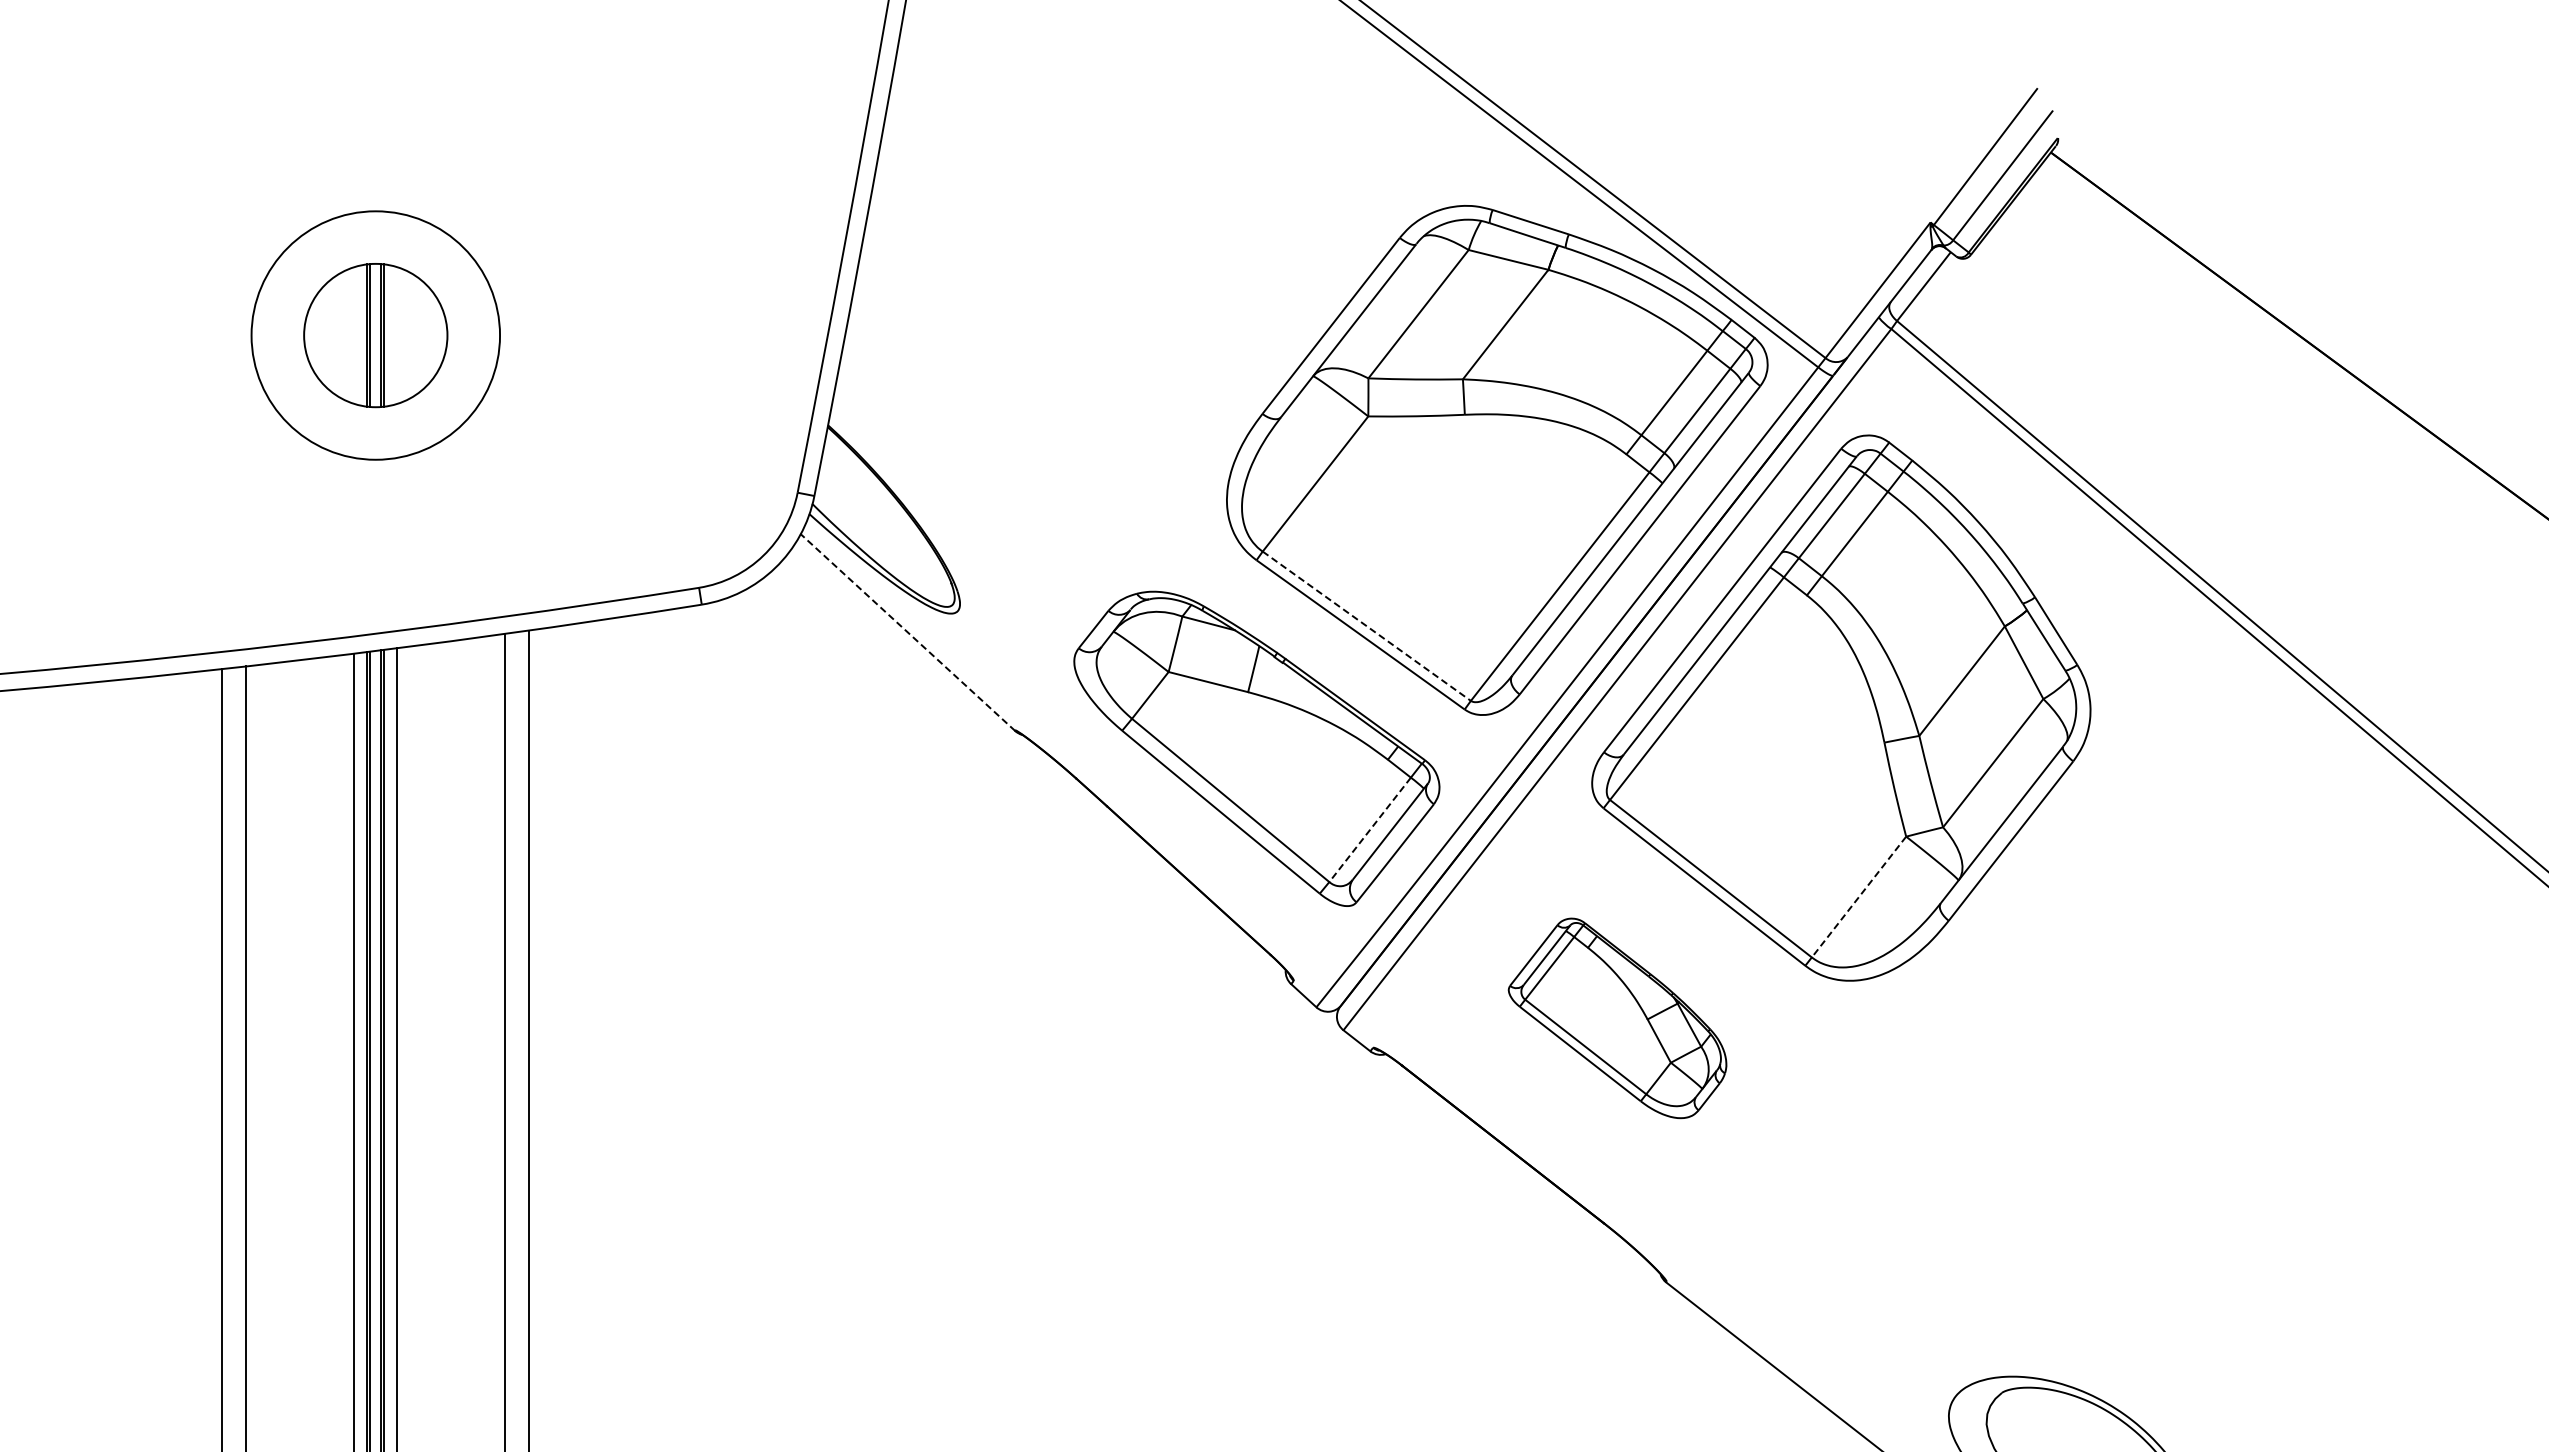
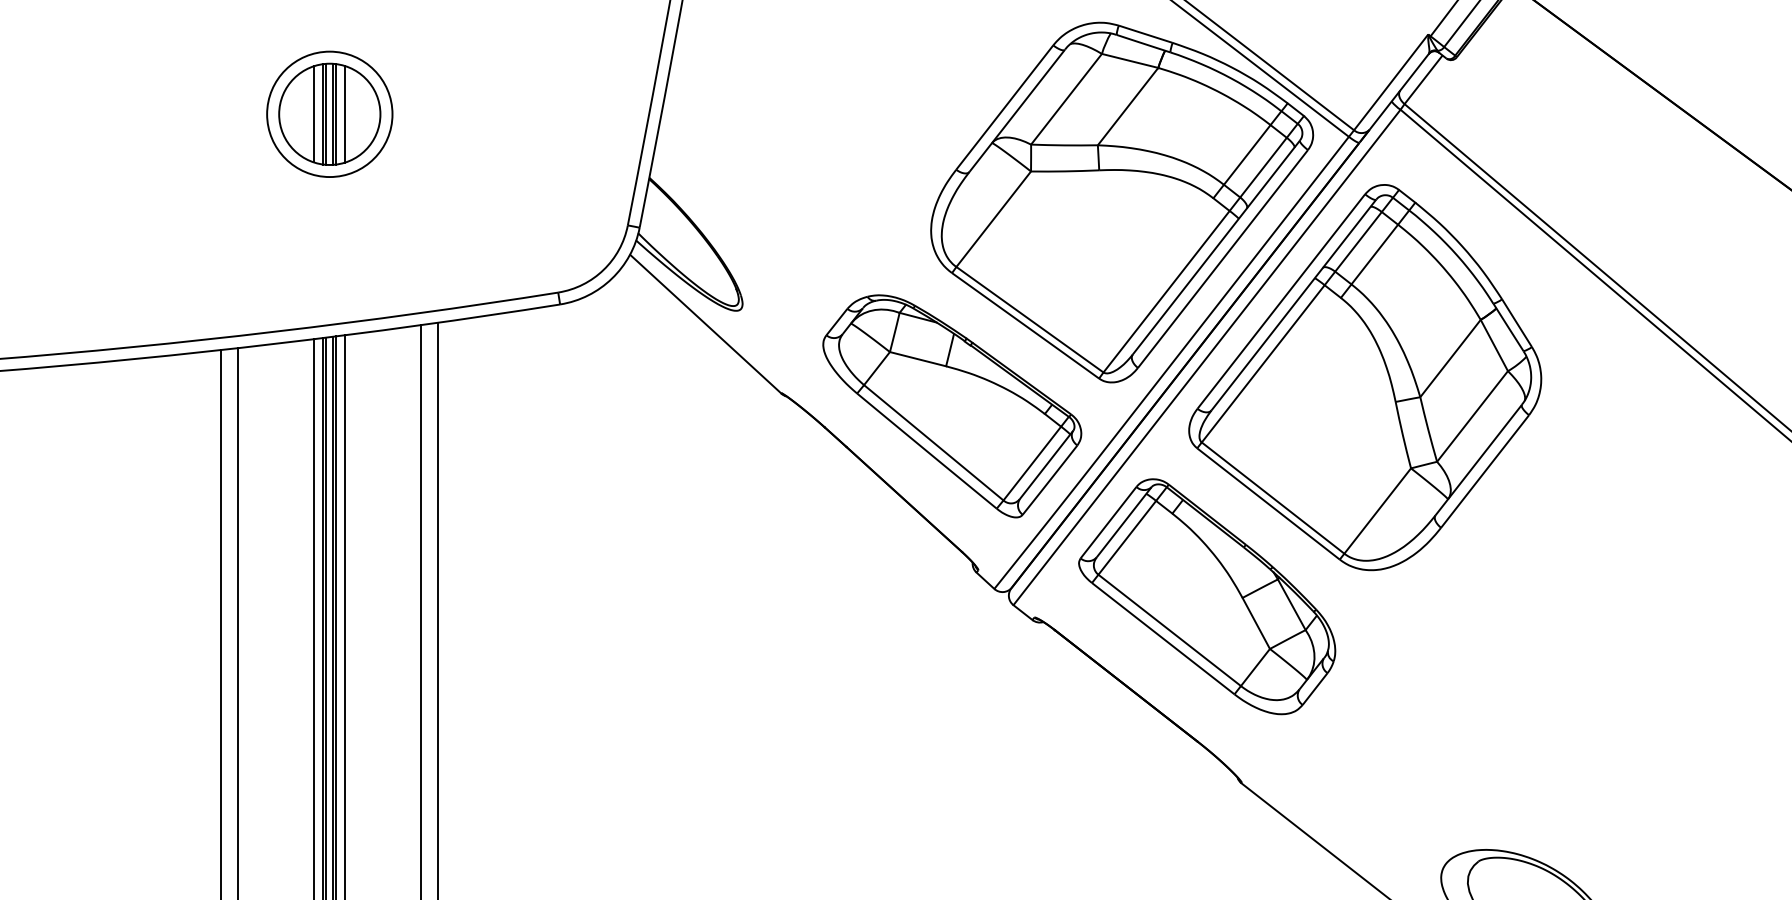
line: (353, 335) -> (314, 114), added
circle: (375, 335) -> (329, 114), size x0.71
line: (397, 335) -> (345, 114), added
line: (1367, 626) -> (1030, 319), dashed -> solid
line: (908, 632) -> (706, 324), dashed -> solid
line: (1369, 830) -> (1031, 464), dashed -> solid
line: (1859, 897) -> (1378, 511), dashed -> solid
part: (1617, 1018) -> (1207, 596), size x1.67

